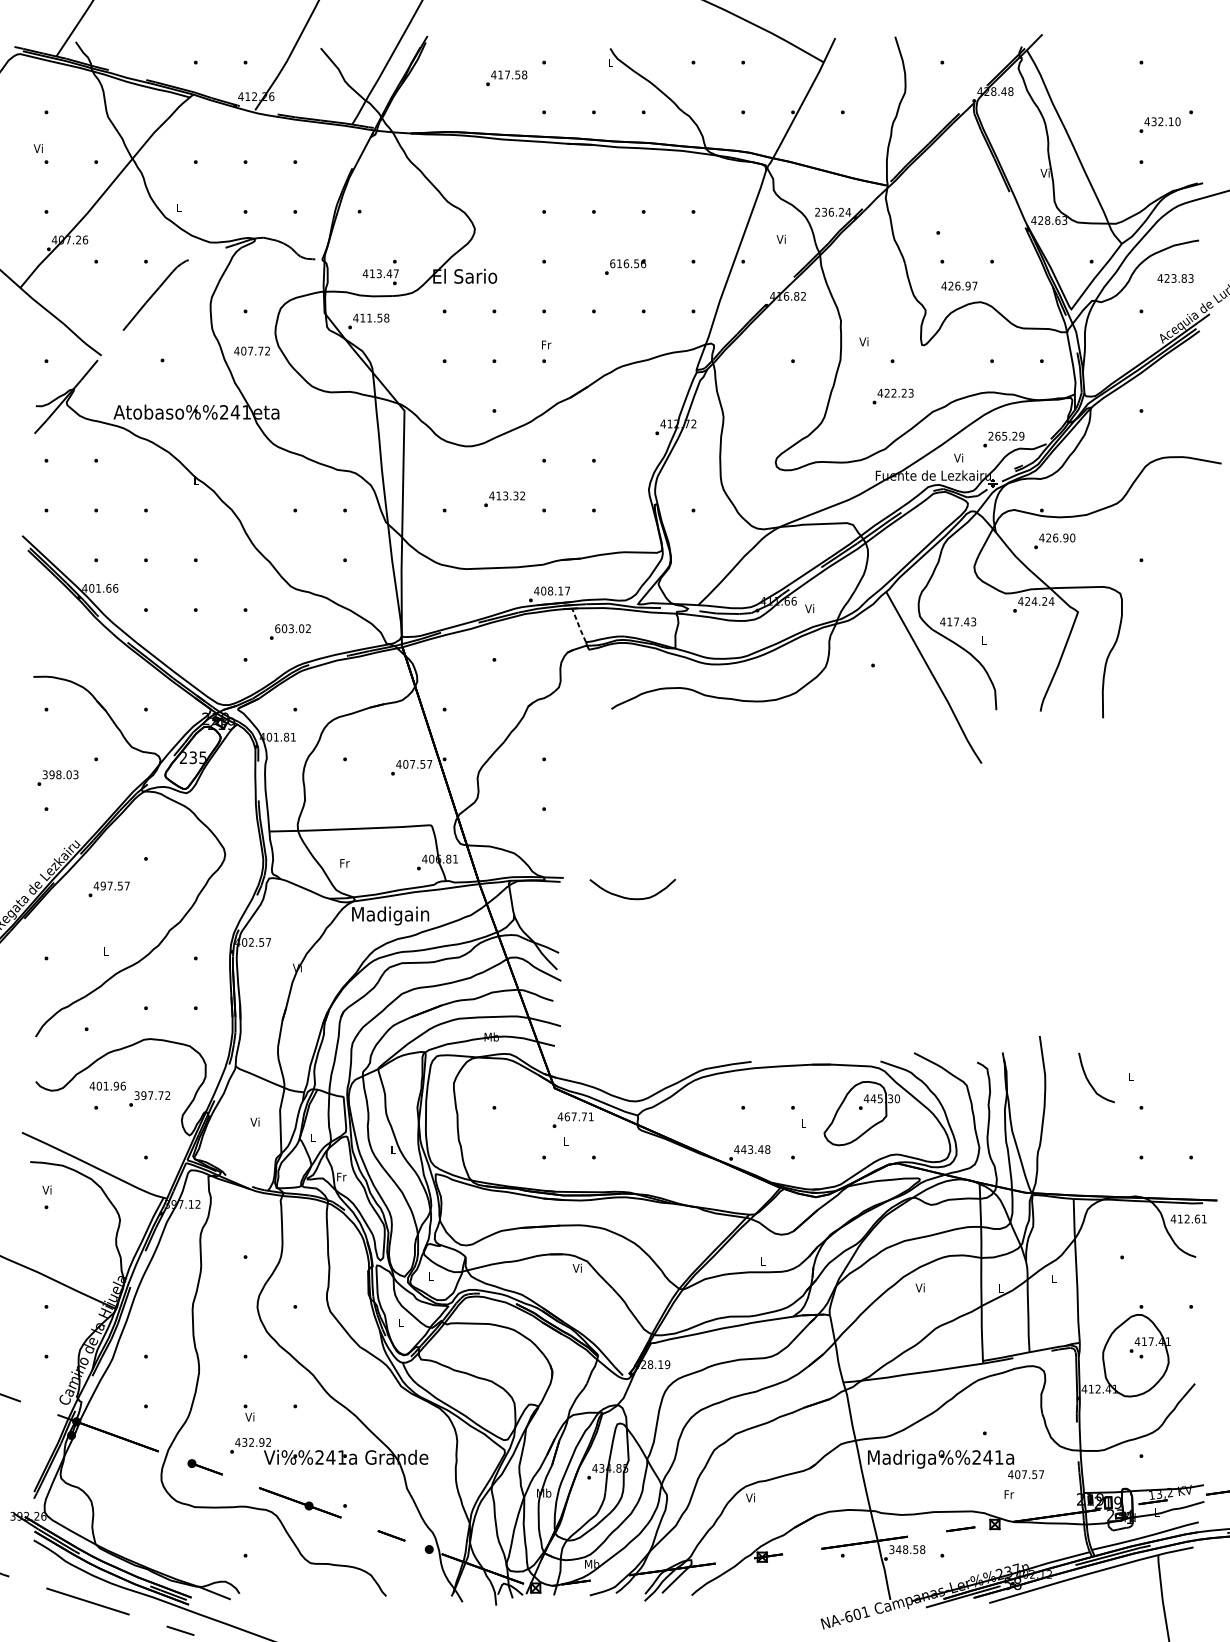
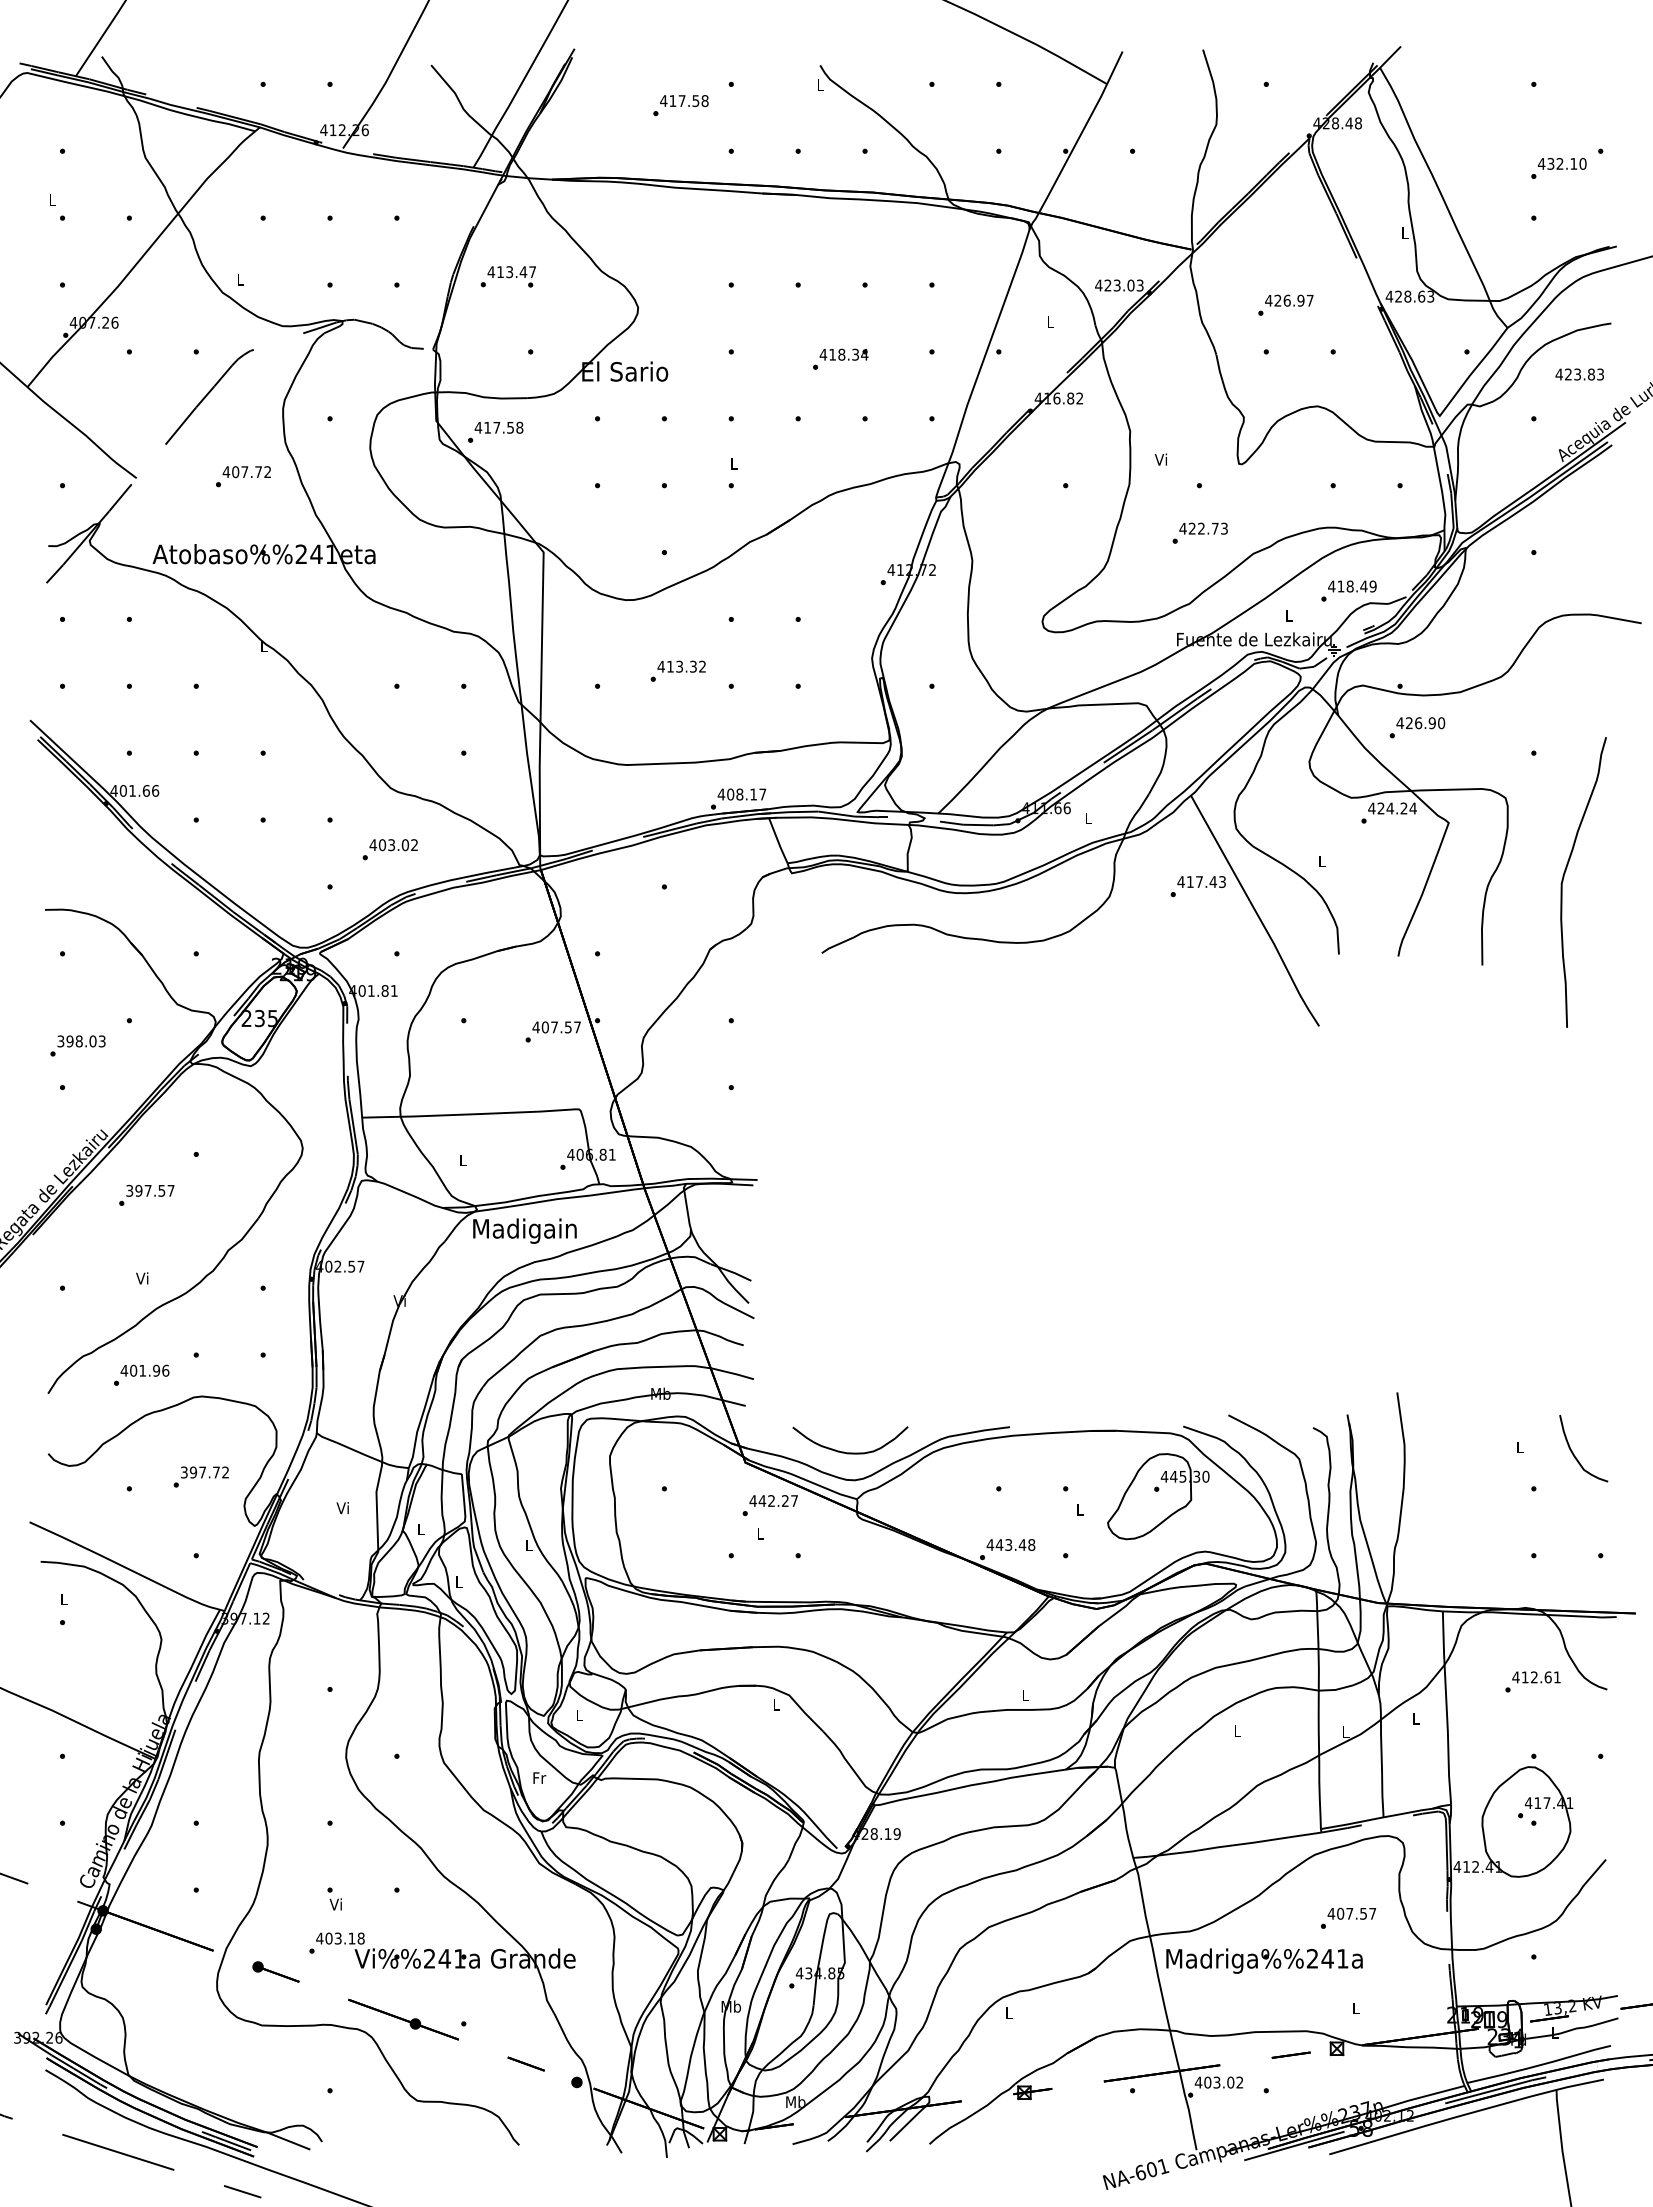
text: (38, 148) -> (51, 199), Vi -> L
text: (1045, 172) -> (1404, 232), Vi -> L
text: (833, 212) -> (1119, 285), 236.24 -> 423.03
text: (780, 239) -> (1049, 321), Vi -> L
text: (627, 263) -> (843, 354), 616.56 -> 418.34
text: (380, 276) -> (511, 276), moved
text: (959, 285) -> (1289, 300), moved
text: (369, 317) -> (496, 427), 411.58 -> 417.58
text: (546, 344) -> (734, 463), Fr -> L
text: (251, 351) -> (246, 472), moved
text: (903, 393) -> (1214, 528), 422.23 -> 422.73
text: (1002, 436) -> (1347, 586), 265.29 -> 418.49
text: (958, 457) -> (1288, 615), Vi -> L
text: (809, 608) -> (1087, 818), Vi -> L
text: (958, 621) -> (1201, 881), moved
line: (579, 626) -> (778, 841), dashed -> solid
text: (277, 628) -> (373, 845), 603.02 -> 403.02
curve: (1164, 652) -> (1564, 877), added
text: (344, 863) -> (463, 1160), Fr -> L
text: (96, 885) -> (129, 1190), 497.57 -> 397.57
curve: (632, 898) -> (850, 1452), moved
text: (105, 951) -> (142, 1278), L -> Vi
curve: (1090, 1082) -> (1575, 1455), moved
text: (107, 1085) -> (144, 1370), moved
text: (578, 1117) -> (777, 1501), 467.71 -> 442.27
text: (341, 1176) -> (459, 1581), Fr -> L
text: (47, 1190) -> (63, 1599), Vi -> L
text: (1188, 1219) -> (1536, 1677), moved
text: (577, 1268) -> (775, 1704), Vi -> L
text: (920, 1287) -> (1236, 1730), Vi -> L
text: (401, 1322) -> (539, 1777), L -> Fr
text: (256, 1442) -> (344, 1938), 432.92 -> 403.18
text: (1025, 1474) -> (1351, 1913), moved
text: (1009, 1494) -> (1356, 2008), Fr -> L
text: (750, 1497) -> (1008, 2012), Vi -> L
text: (906, 1549) -> (1218, 2082), 348.58 -> 403.02

